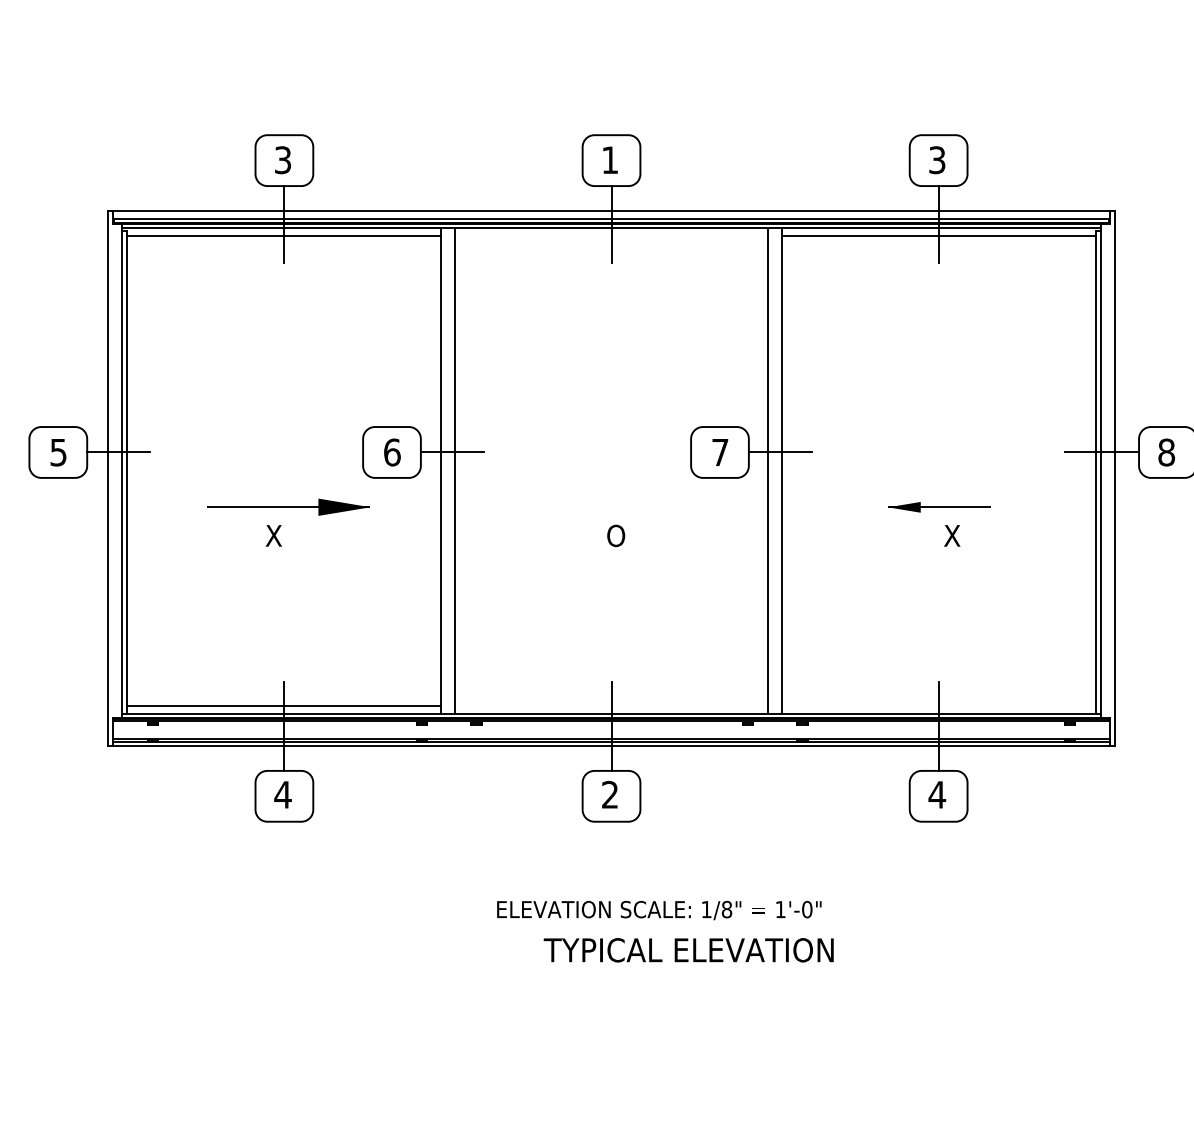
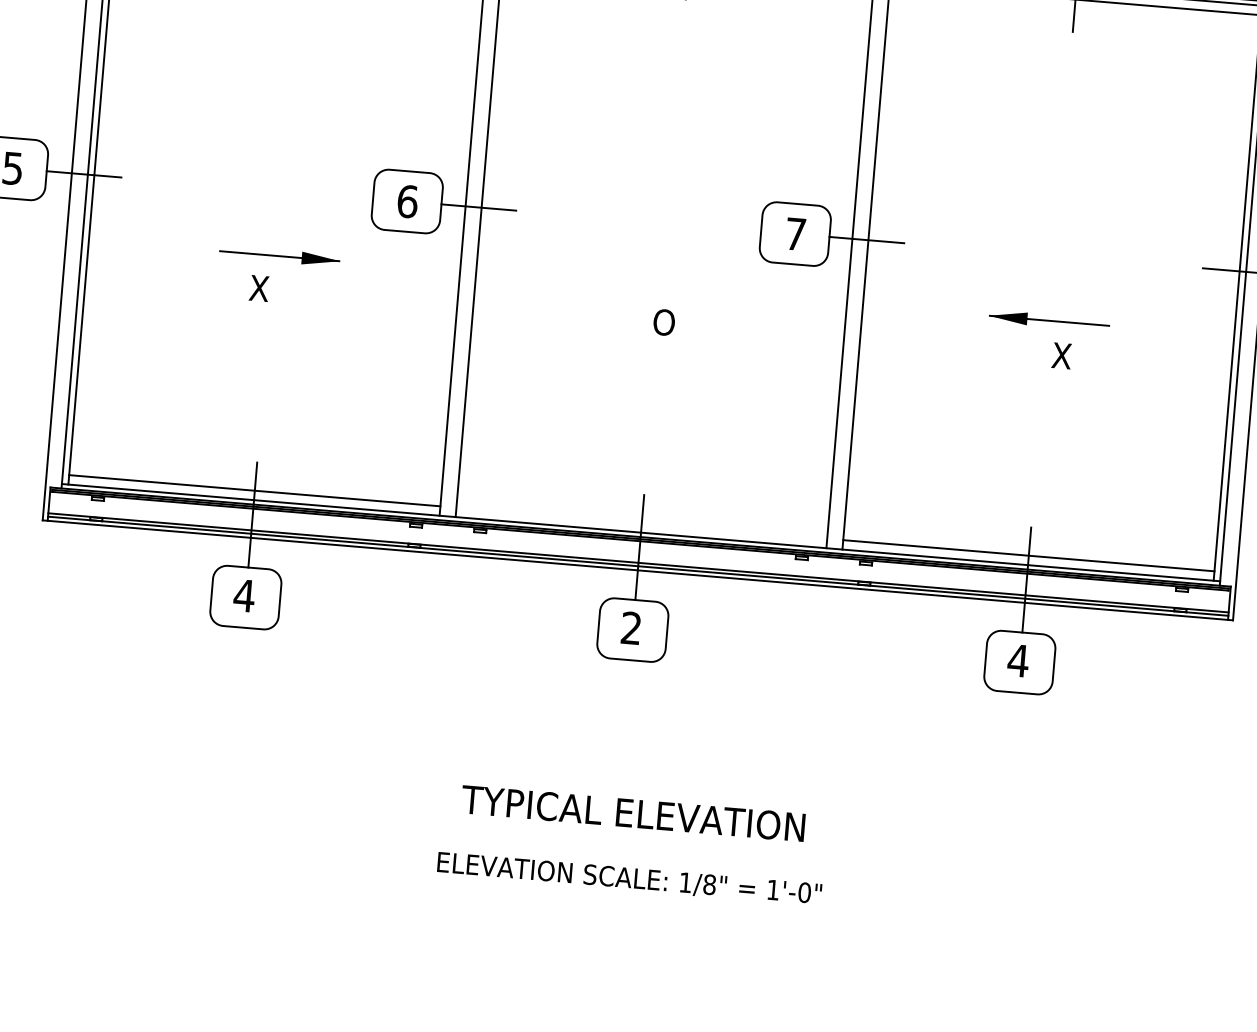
part: (288, 507) -> (279, 256), size x0.62
line: (938, 705) -> (1028, 555), added
text: (659, 910) -> (629, 879), moved
text: (688, 950) -> (632, 813), moved

